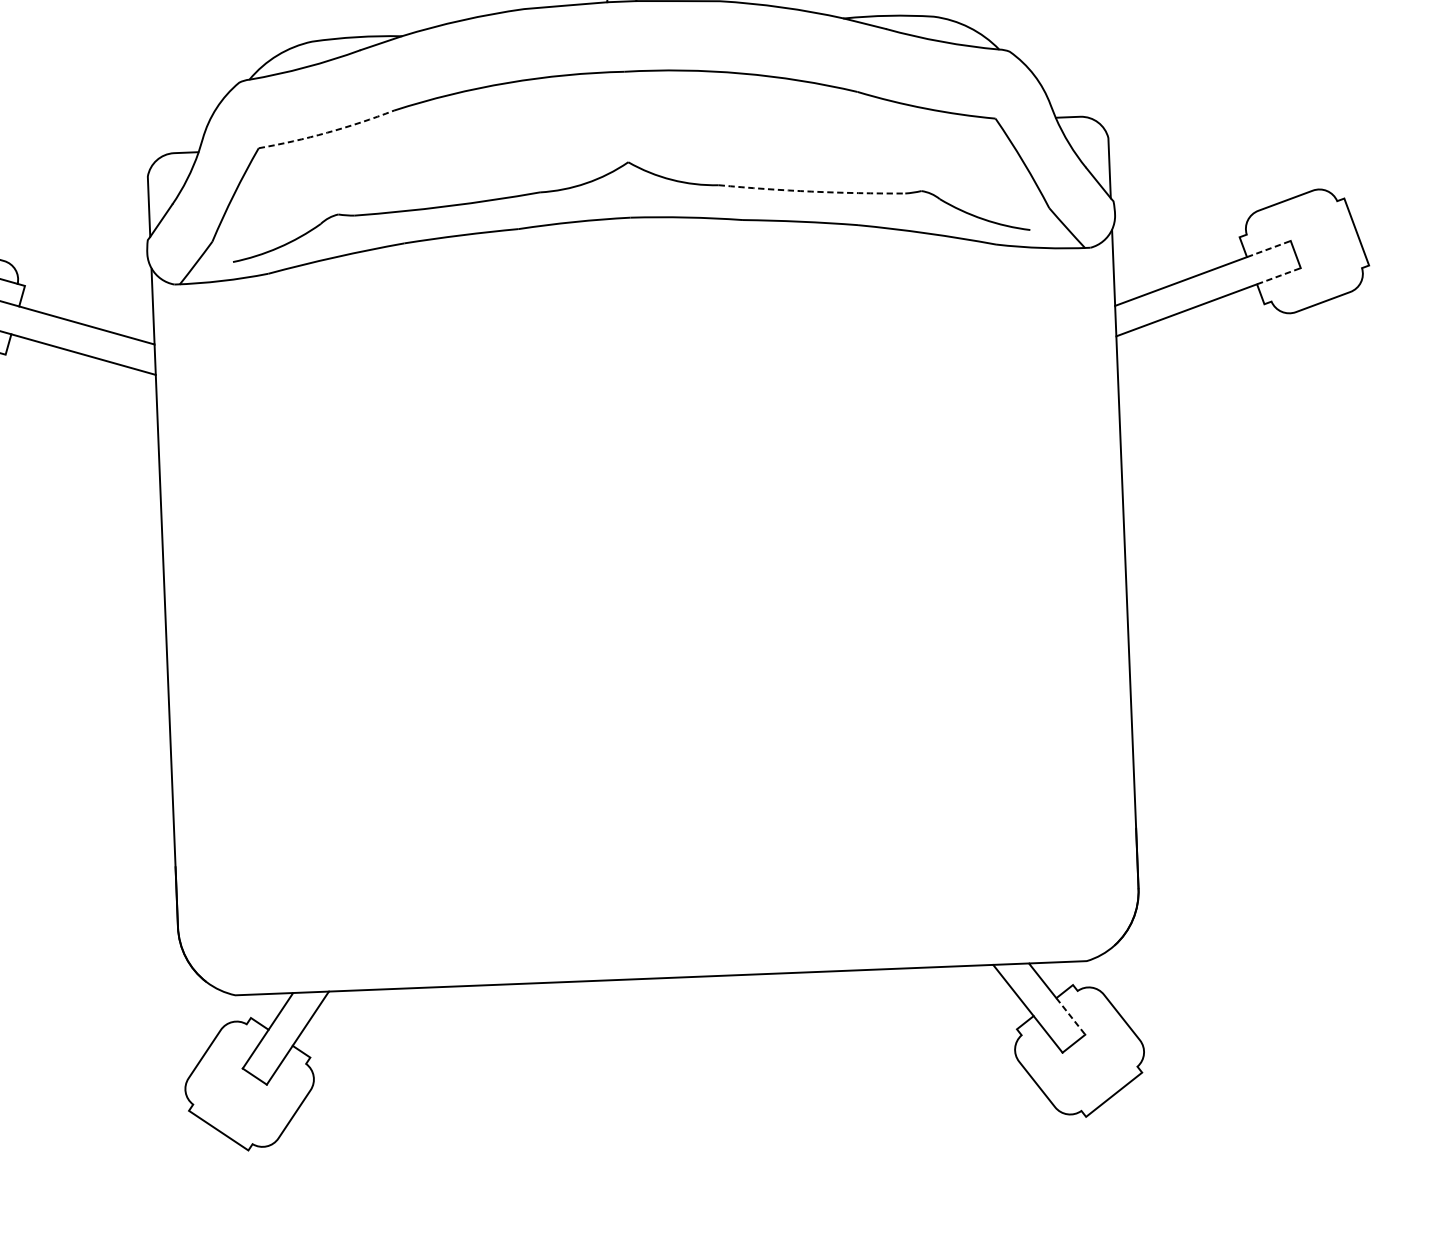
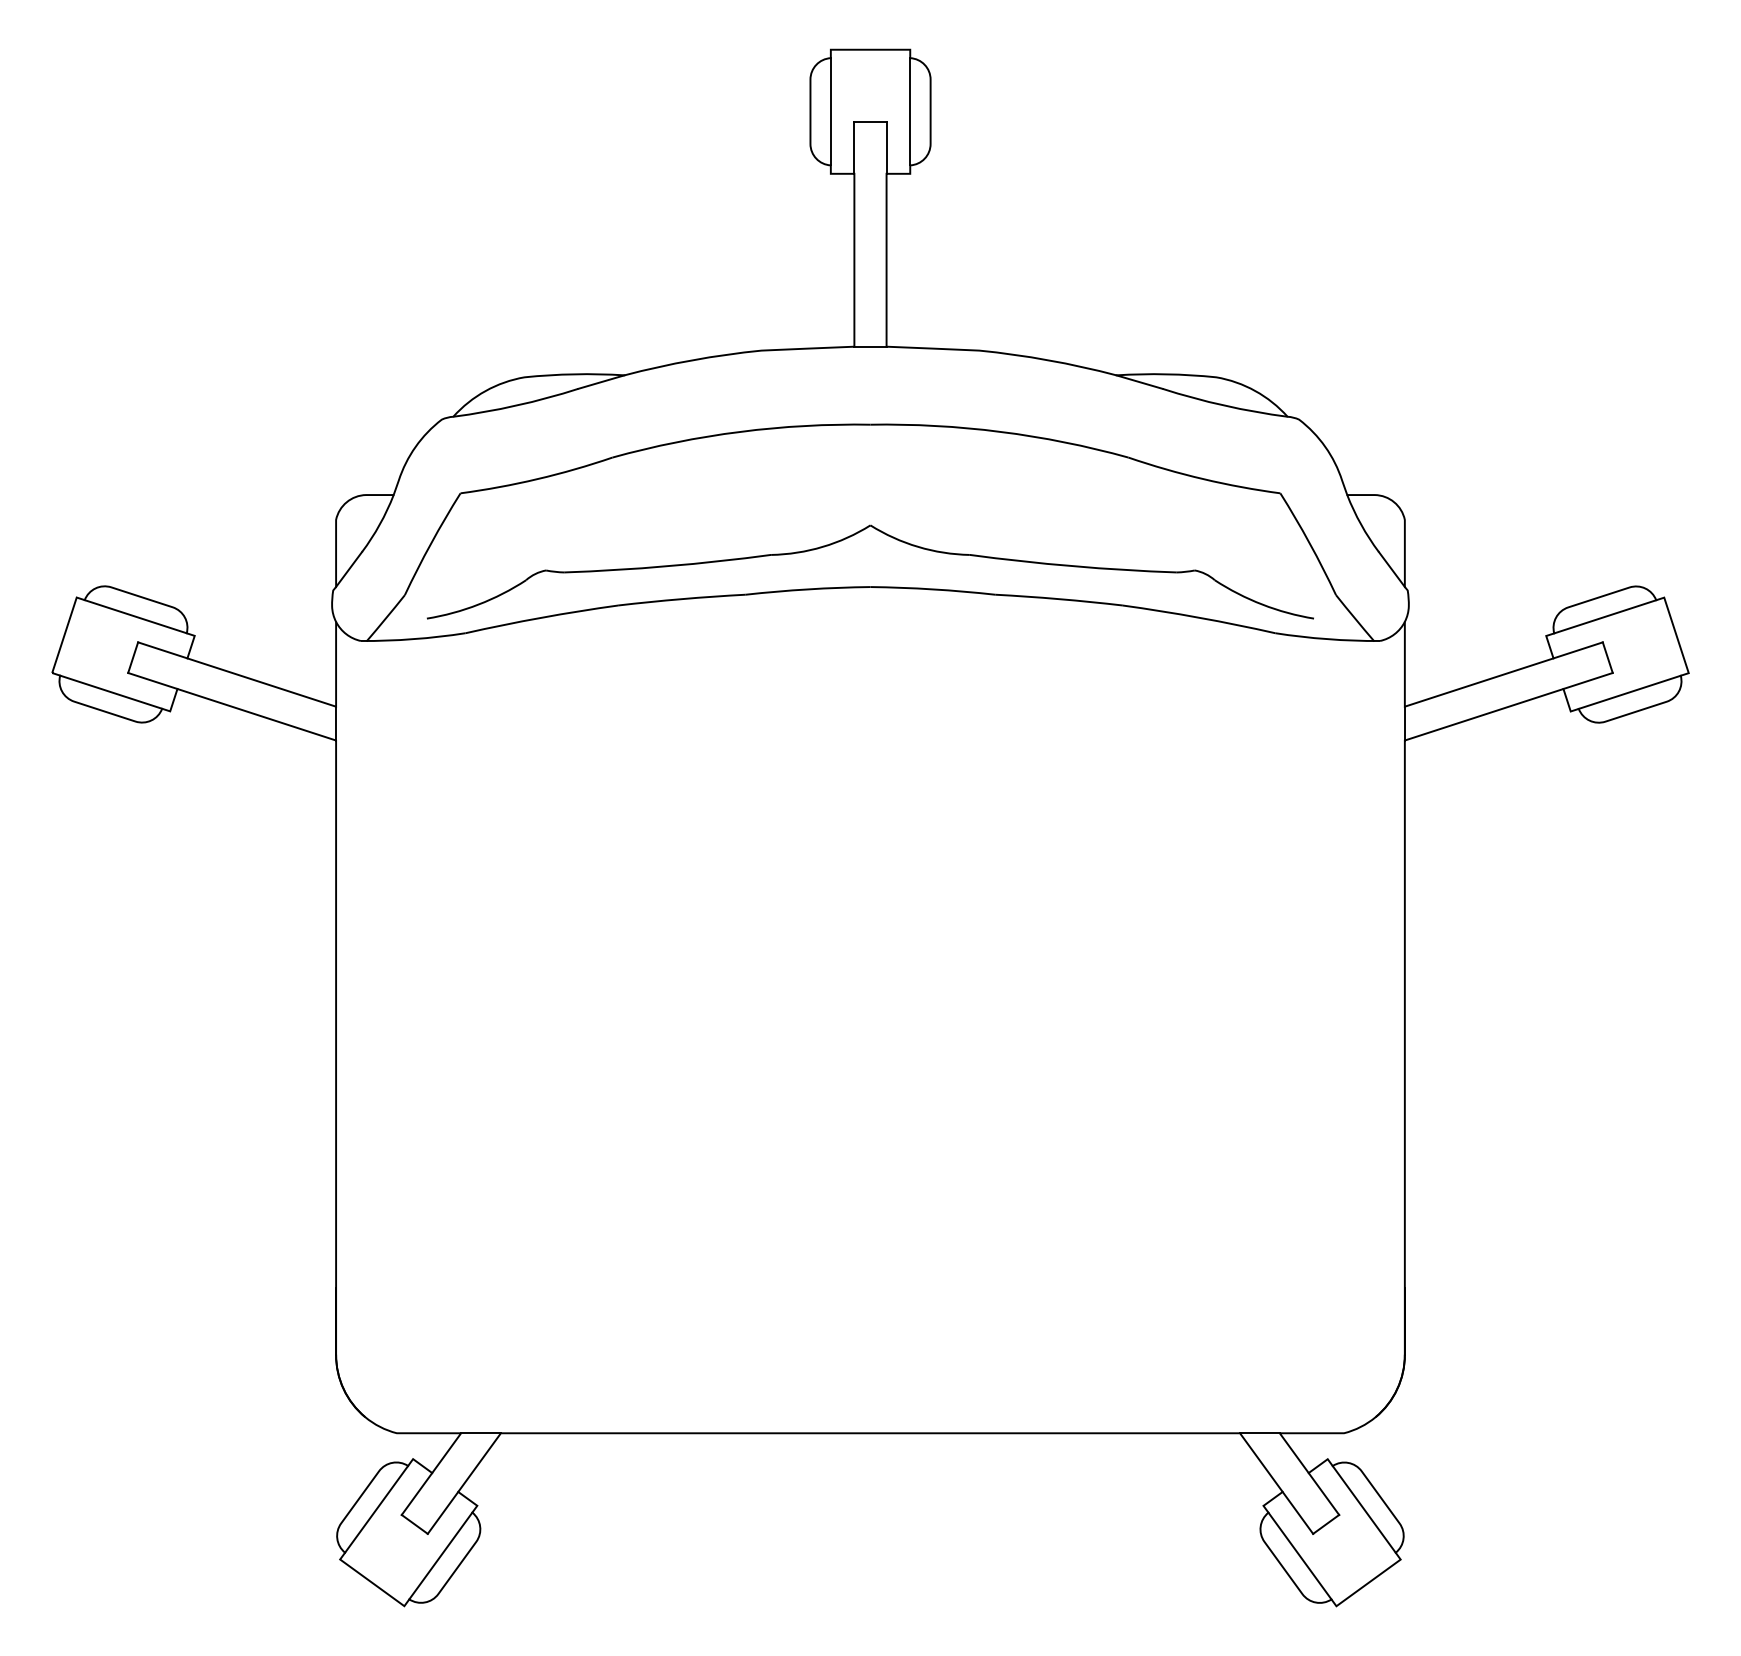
arc: (327, 133) -> (537, 479), dashed -> solid
arc: (812, 191) -> (1073, 566), dashed -> solid
line: (1292, 217) -> (1605, 616), added
line: (1269, 249) -> (1578, 650), dashed -> solid
line: (1279, 275) -> (1588, 680), dashed -> solid
line: (1316, 284) -> (1629, 691), added
line: (1070, 1016) -> (1323, 1494), dashed -> solid
line: (1106, 1028) -> (1363, 1509), added
line: (219, 1063) -> (376, 1508), added
line: (1051, 1072) -> (1299, 1555), added
line: (279, 1103) -> (440, 1555), added

